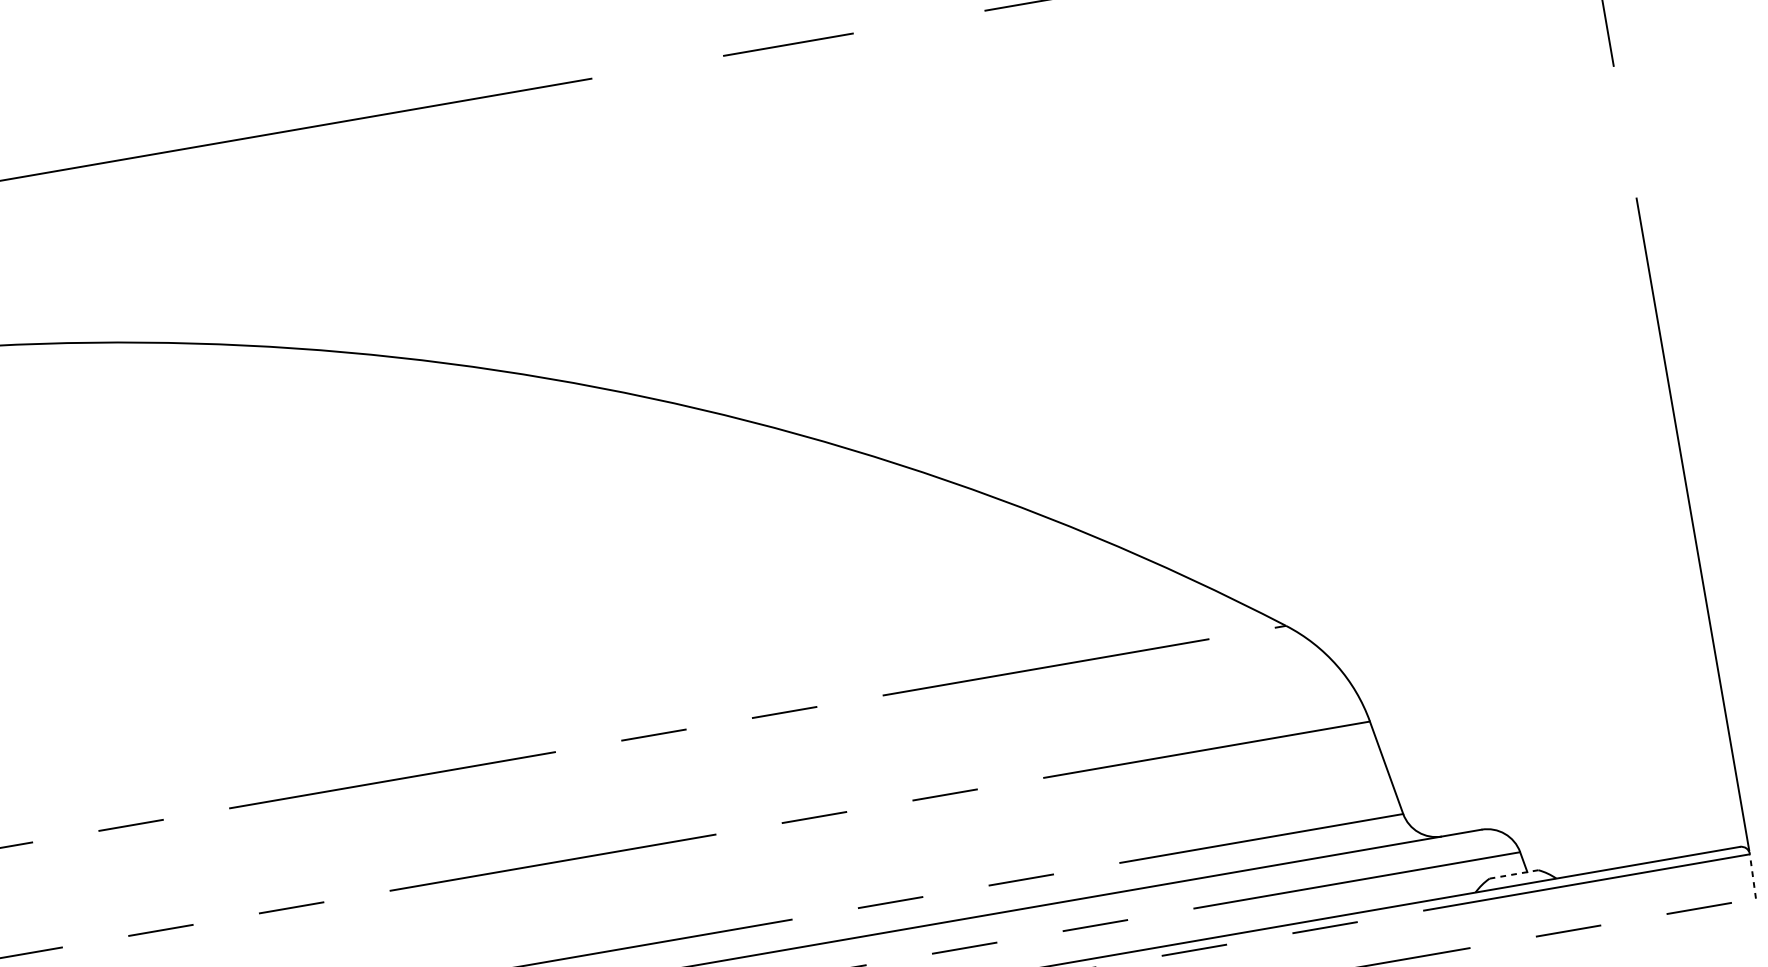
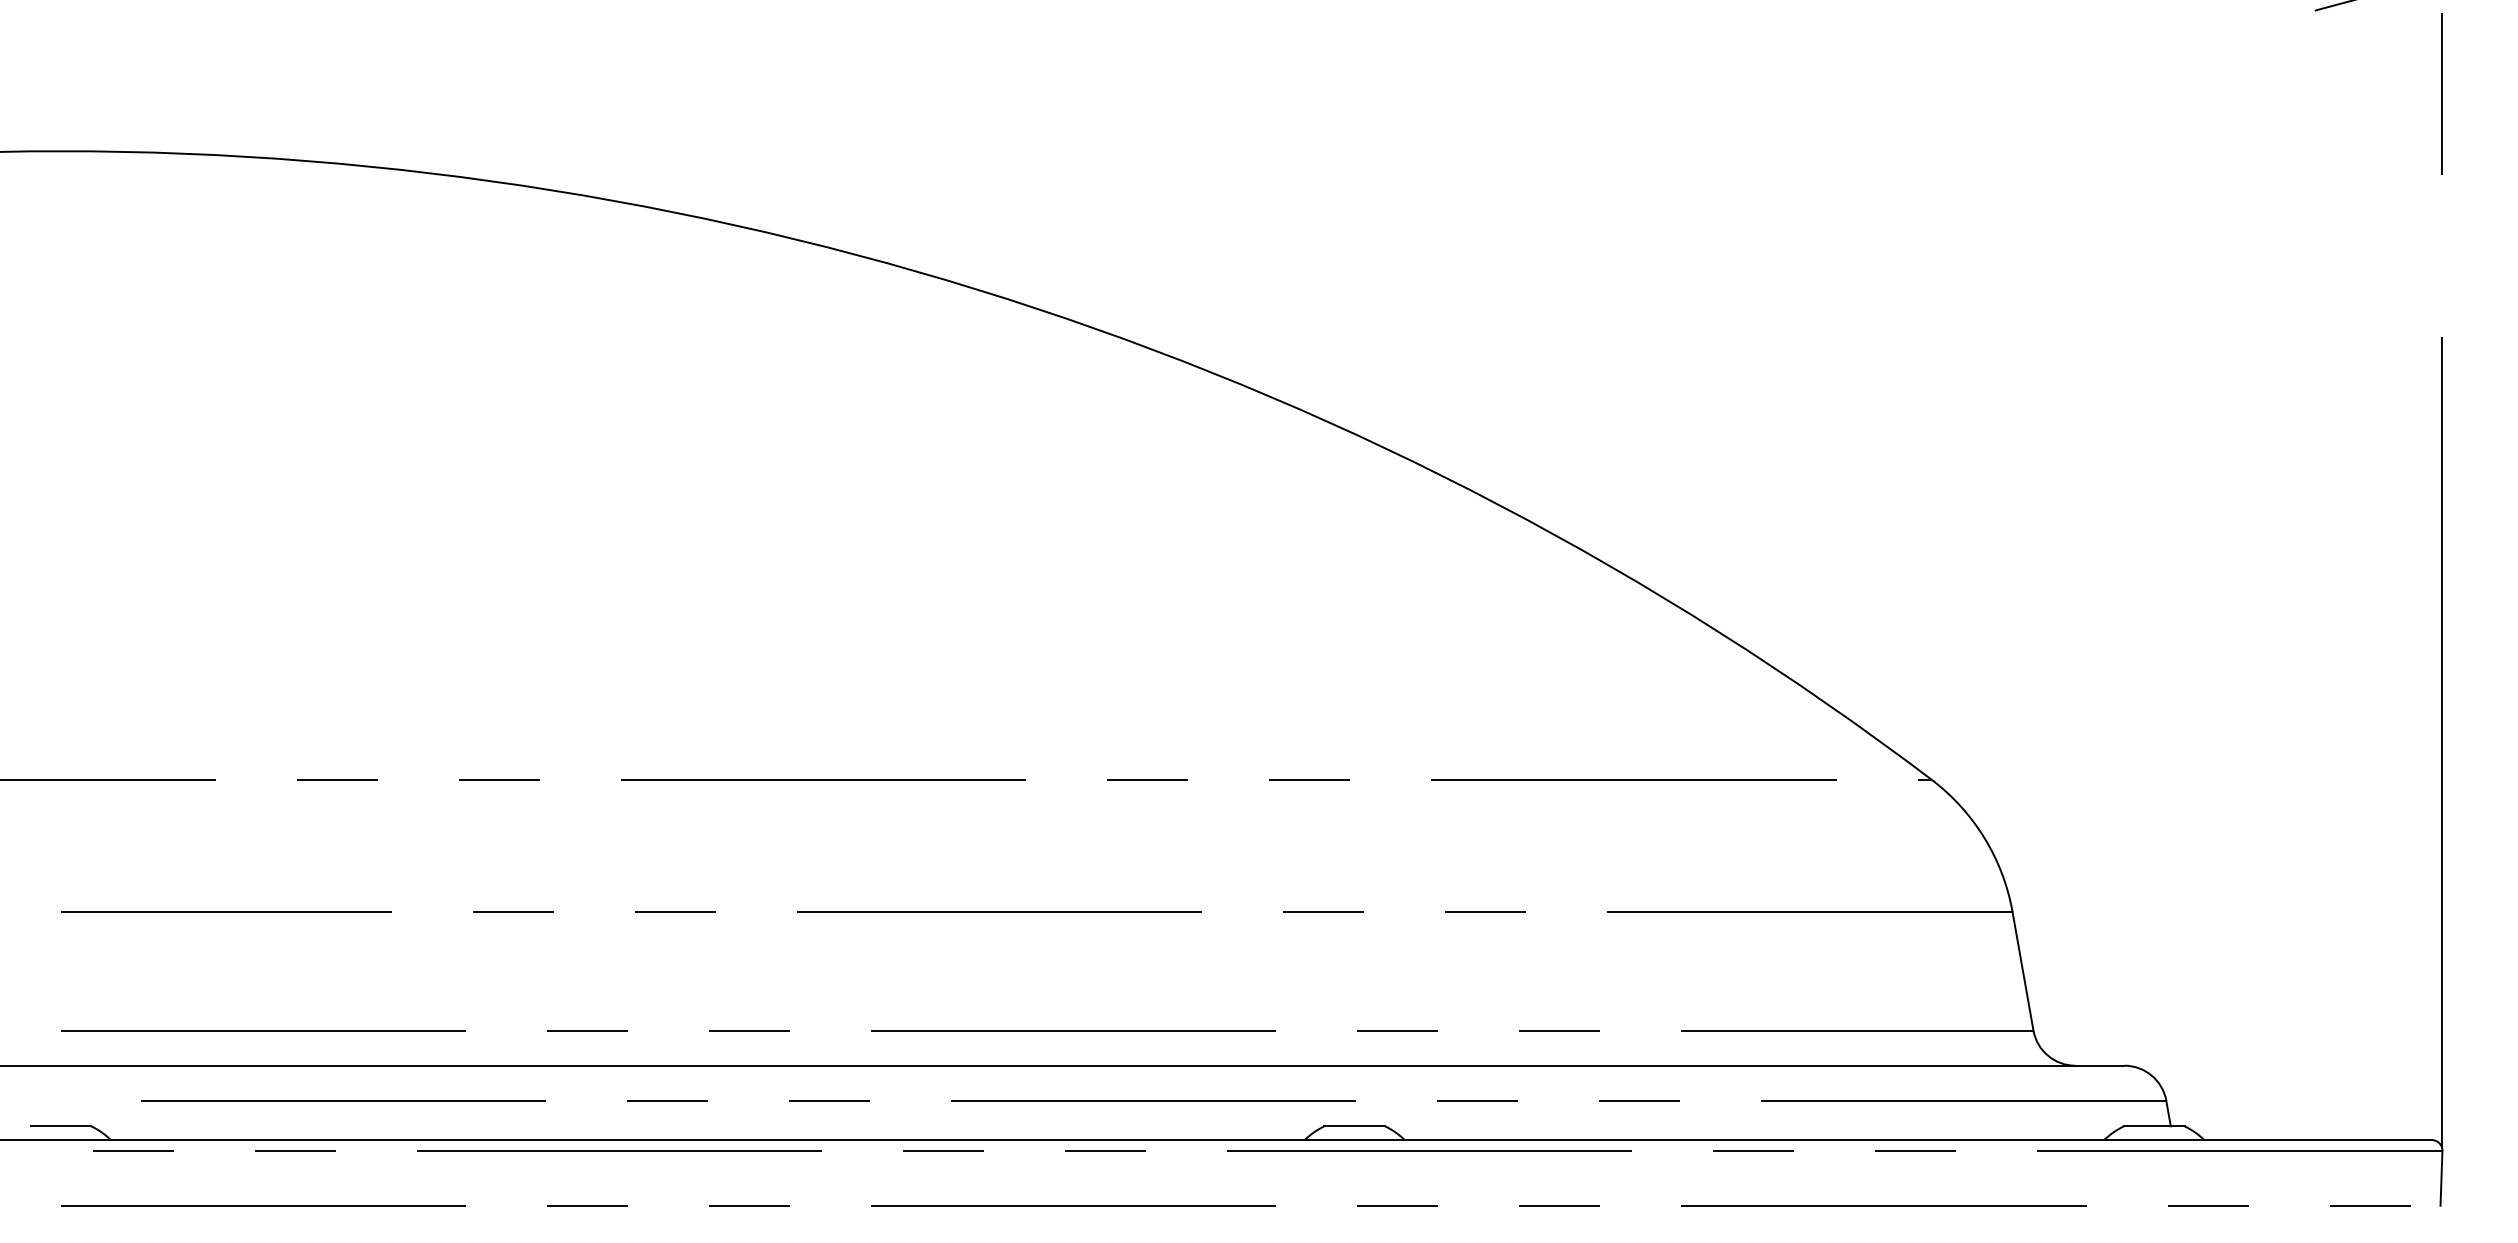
line: (1514, 874) -> (2154, 1126), dashed -> solid
line: (1752, 875) -> (2441, 1177), dashed -> solid

